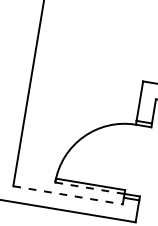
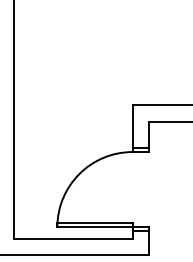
line: (89, 188) -> (94, 227), dashed -> solid
line: (68, 195) -> (73, 238), dashed -> solid

